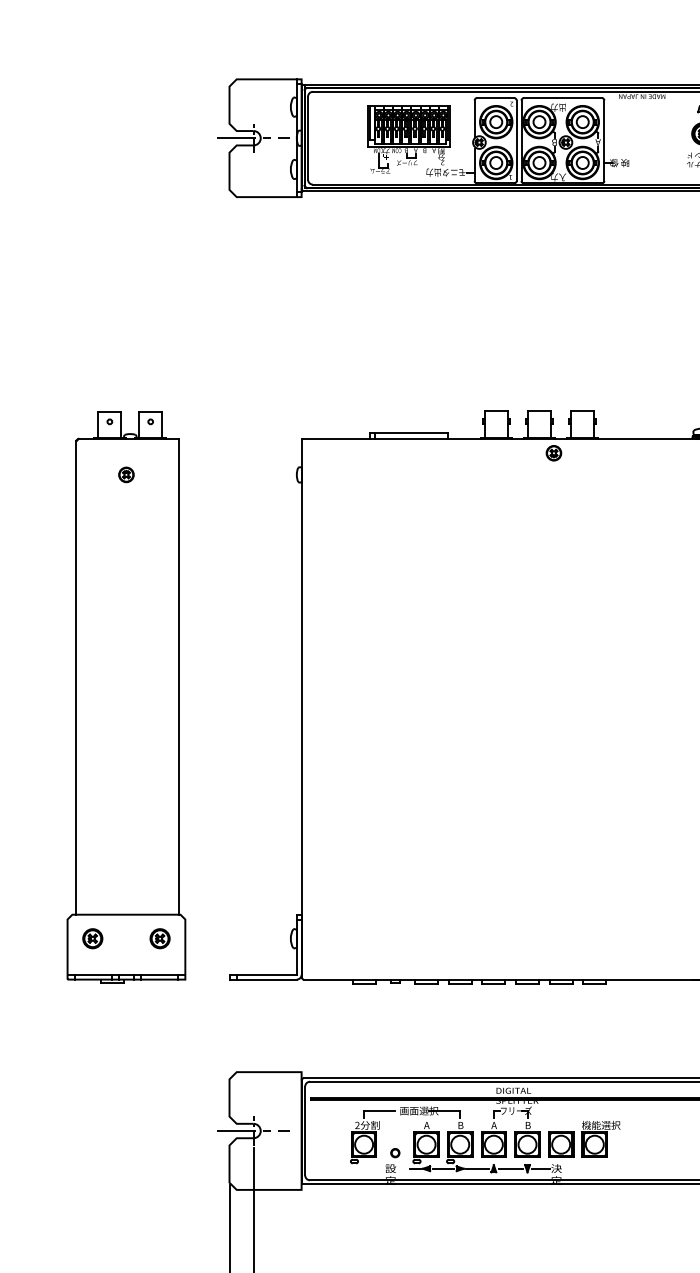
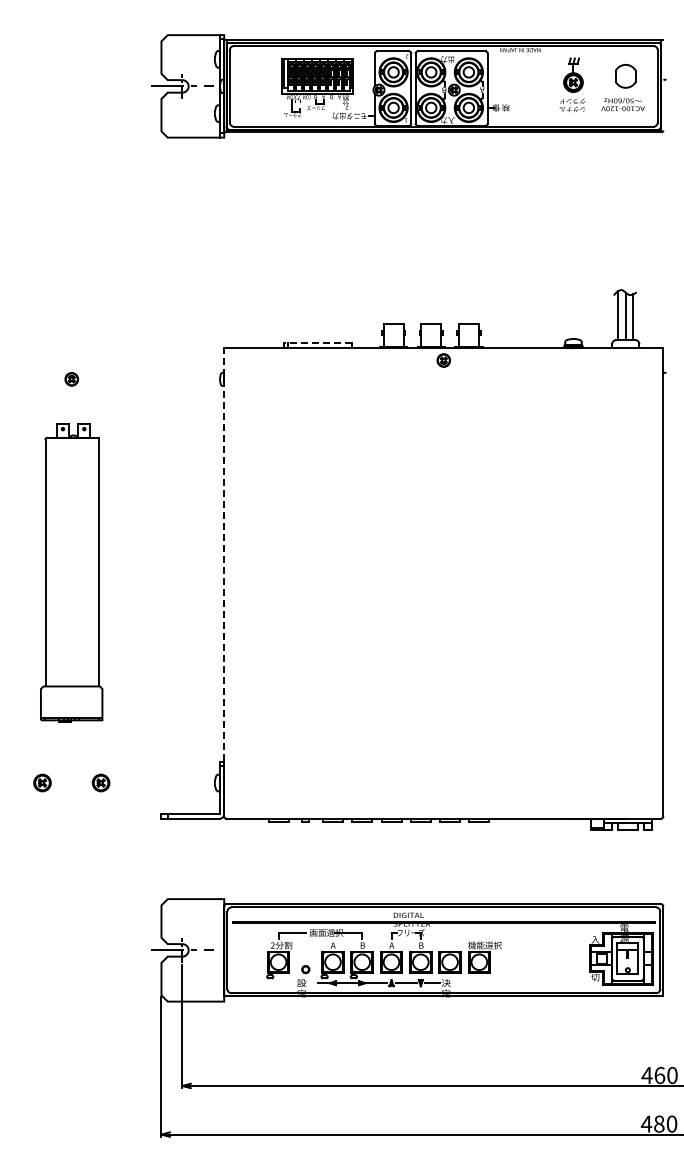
line: (408, 433) -> (317, 343), solid -> dashed
part: (126, 696) -> (71, 572), size x0.6
line: (301, 707) -> (224, 581), solid -> dashed

